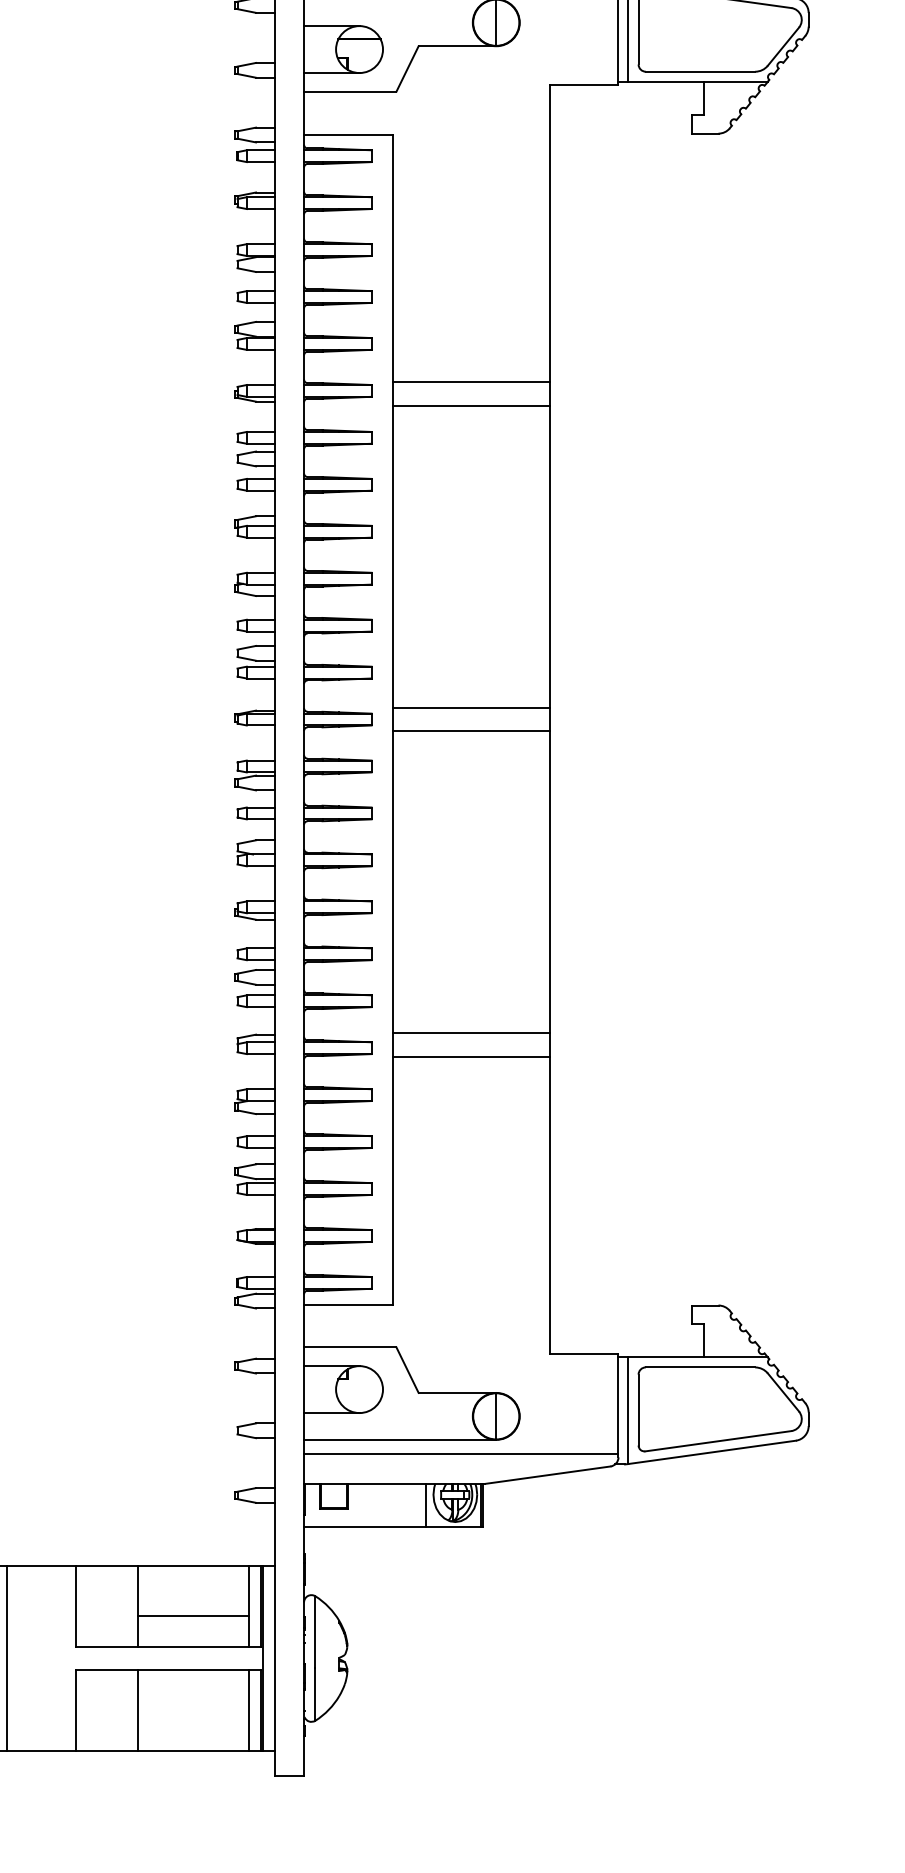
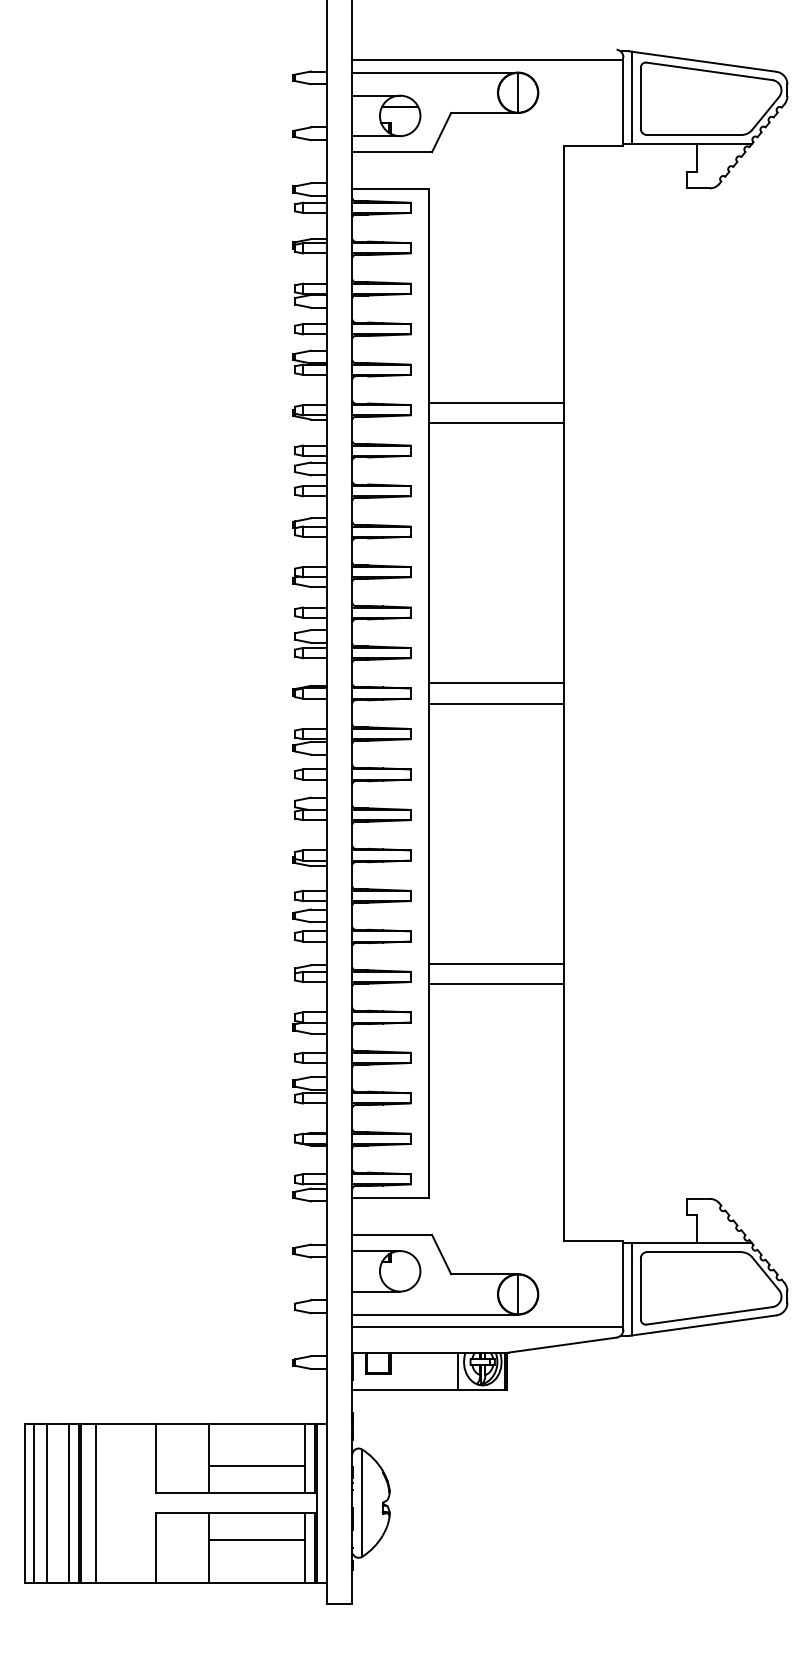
line: (192, 1701) -> (256, 1540), added

